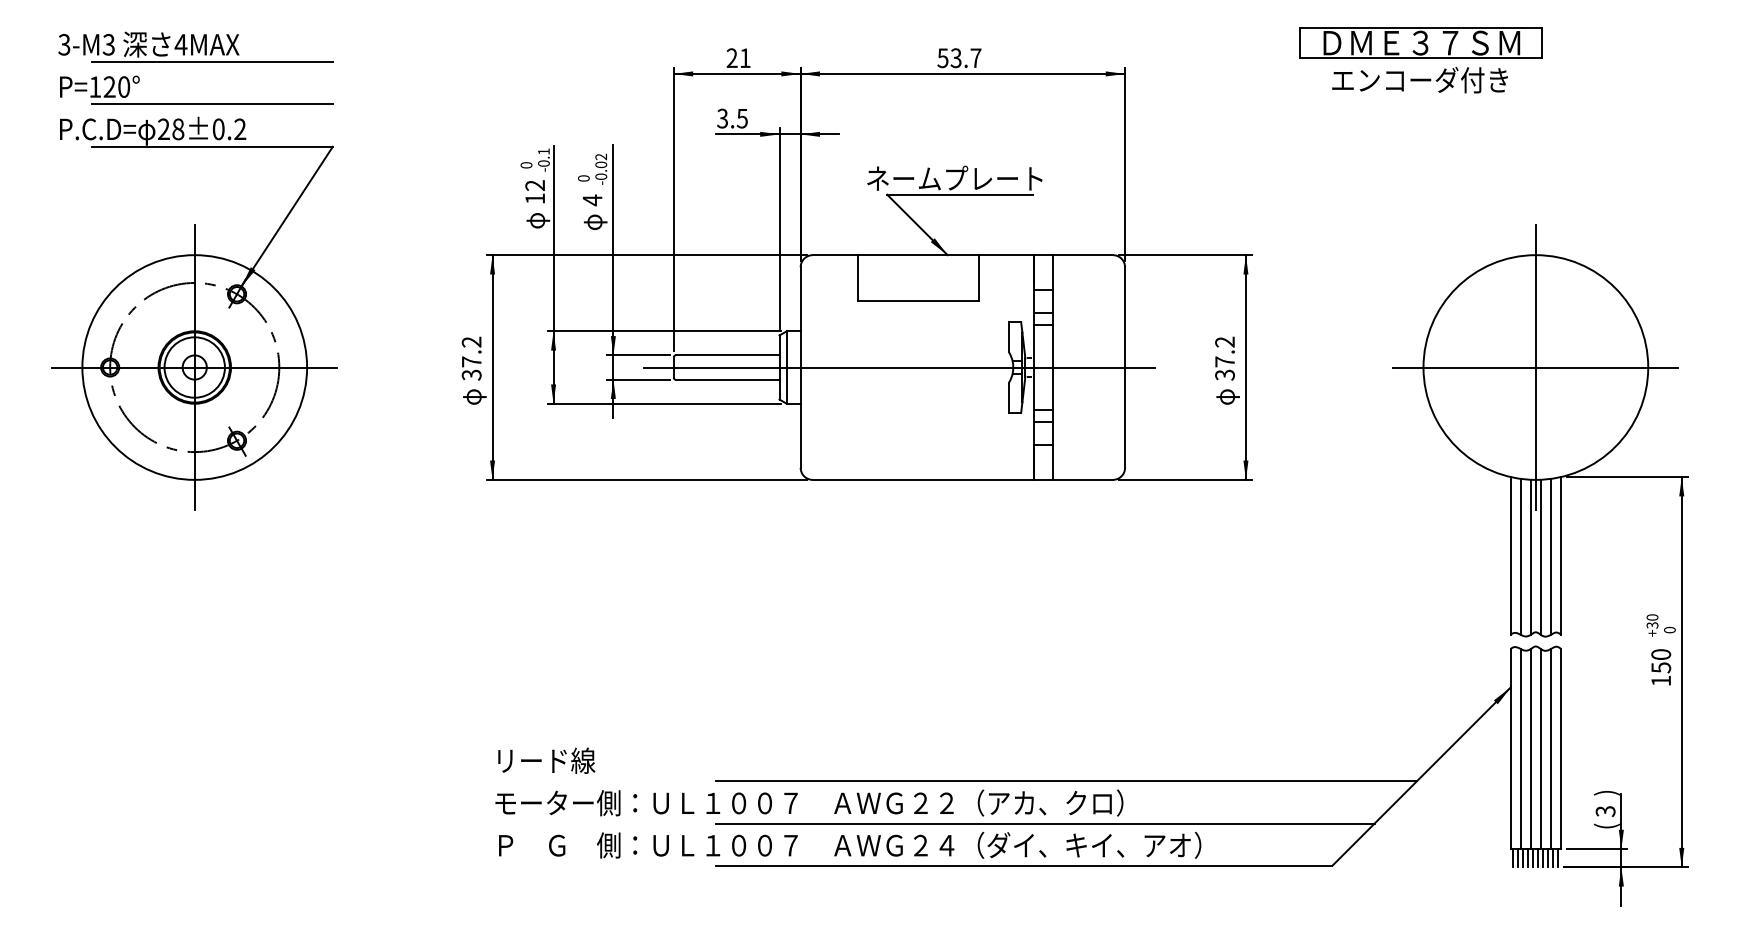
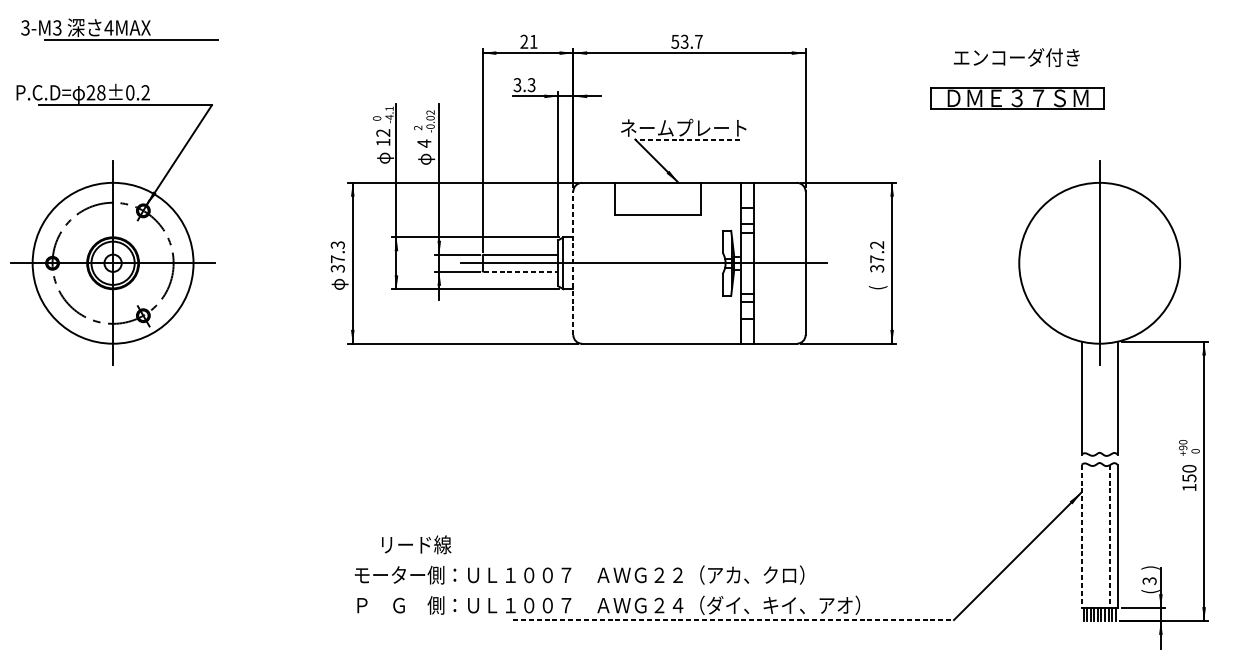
part: (1420, 42) -> (1017, 97), moved
part: (195, 46) -> (119, 29), moved
part: (196, 103) -> (140, 74), removed
text: (742, 117) -> (531, 84), 3.5 -> 3.3
text: (543, 163) -> (389, 117), -0.1 -> -4.1
text: (583, 178) -> (417, 127), 0 -> 2
line: (960, 194) -> (687, 139), solid -> dashed
part: (194, 313) -> (112, 224), moved
text: (471, 341) -> (337, 244), 37.2 -> 37.3
line: (800, 367) -> (573, 263), solid -> dashed
line: (1535, 367) -> (1099, 263), removed
line: (727, 379) -> (520, 271), solid -> dashed
text: (1226, 396) -> (878, 284), φ -> (
line: (1520, 556) -> (1088, 398), removed
line: (1530, 556) -> (1095, 398), removed
line: (1540, 556) -> (1103, 398), removed
line: (1550, 556) -> (1110, 398), removed
text: (1652, 625) -> (1183, 447), +30 -> +90
line: (1510, 749) -> (1081, 536), solid -> dashed
line: (1520, 749) -> (1088, 536), removed
line: (1530, 749) -> (1095, 536), removed
line: (1540, 749) -> (1103, 536), removed
line: (1550, 749) -> (1110, 536), solid -> dashed
text: (546, 760) -> (416, 544), moved
line: (1066, 781) -> (763, 559), removed
line: (1045, 823) -> (748, 589), removed
line: (1024, 865) -> (733, 619), solid -> dashed

